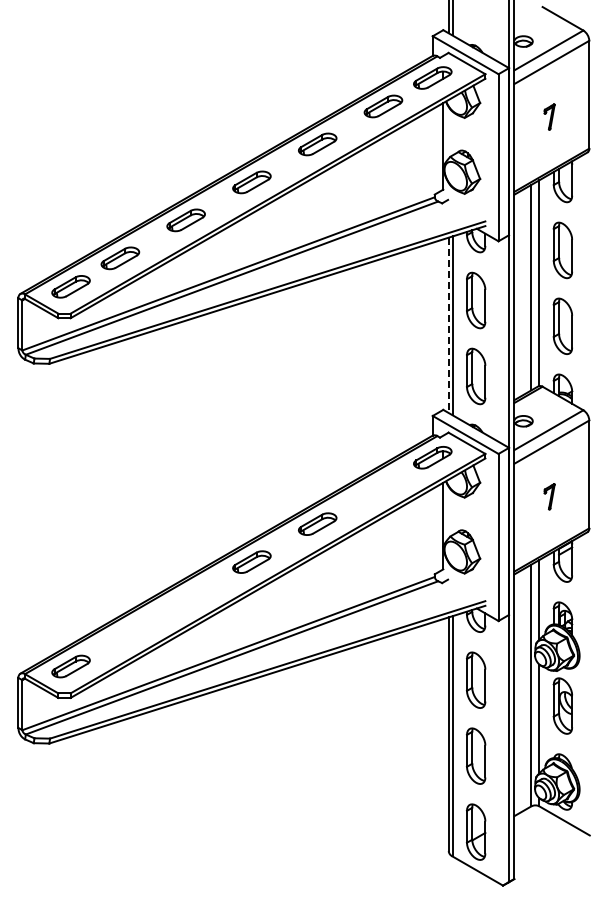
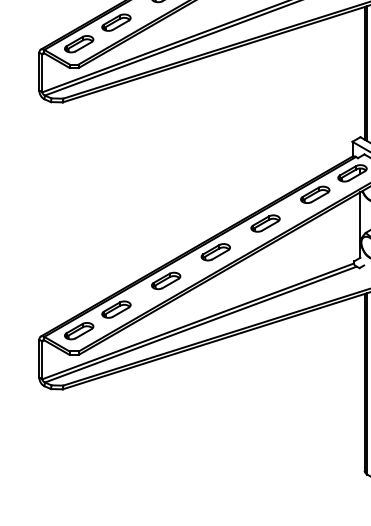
line: (448, 325) -> (364, 73), dashed -> solid
part: (383, 485) -> (315, 194), added
part: (185, 599) -> (165, 280), added
part: (120, 637) -> (116, 309), added

